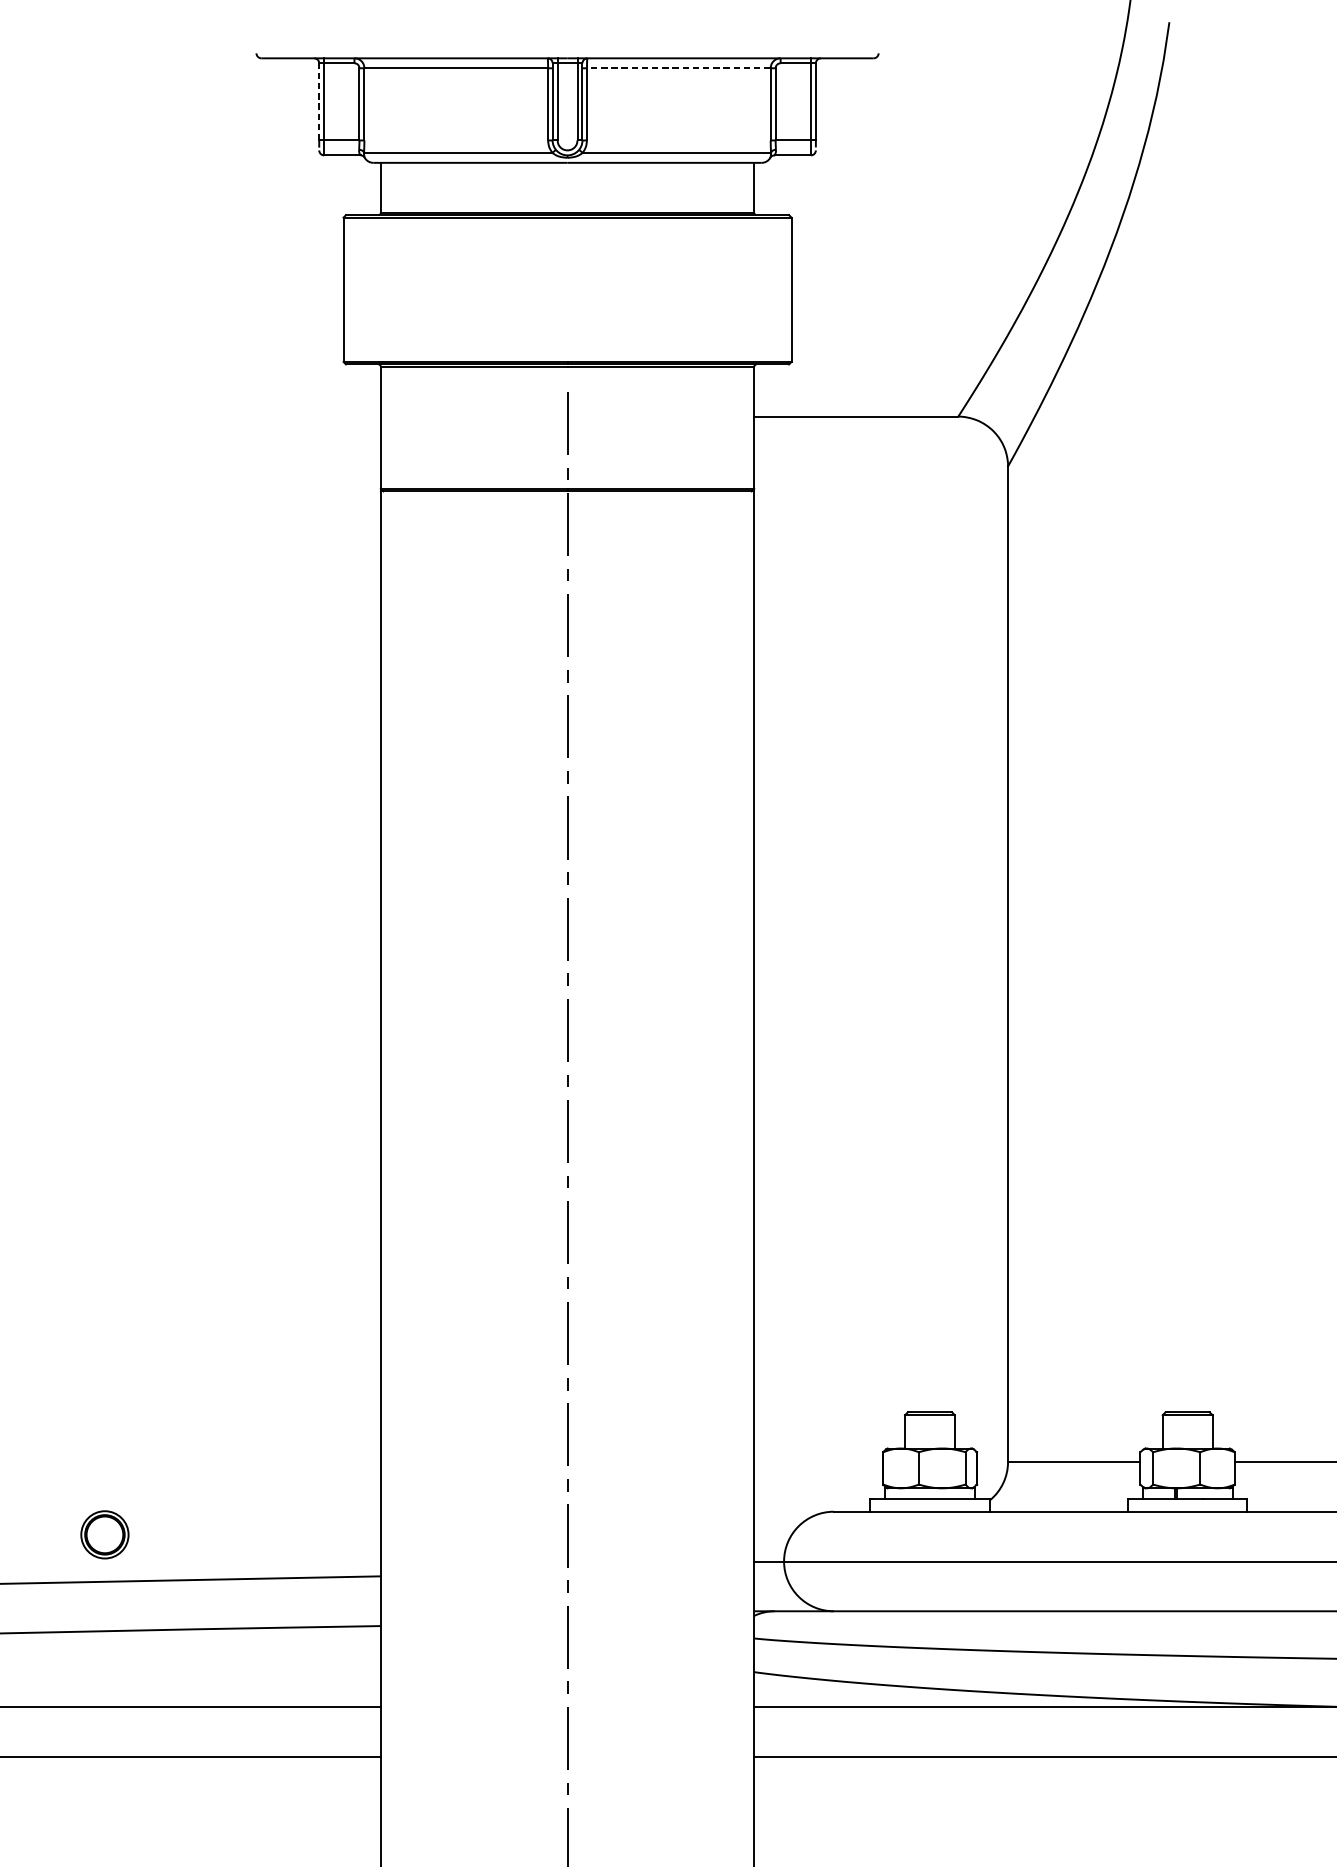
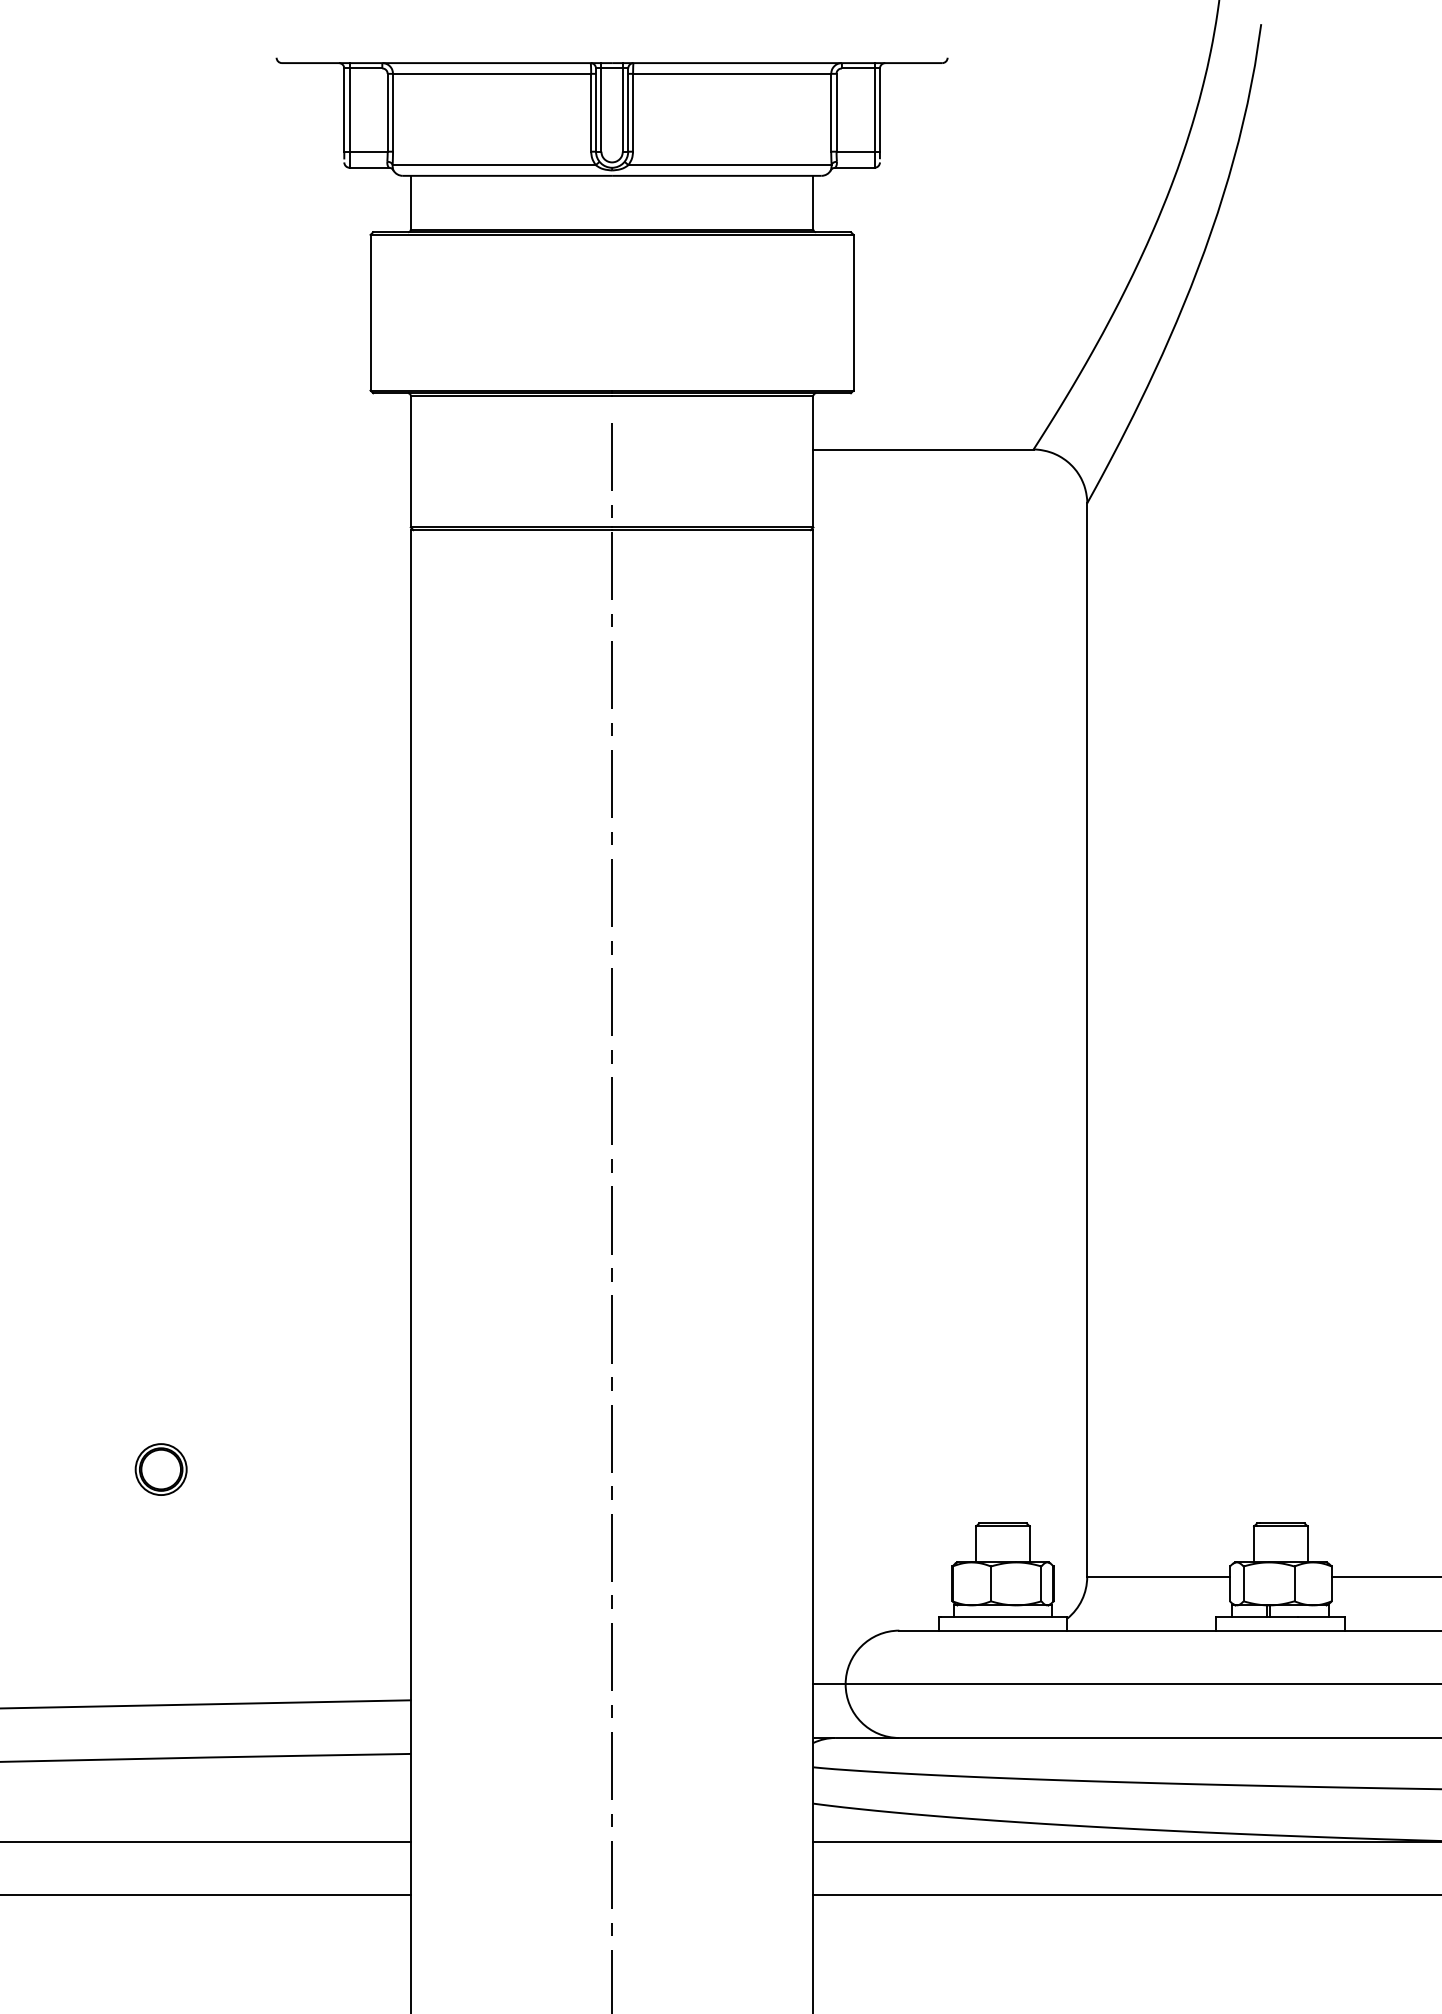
line: (678, 67) -> (731, 73), dashed -> solid
line: (319, 102) -> (344, 110), dashed -> solid
part: (104, 1534) -> (160, 1469), moved

